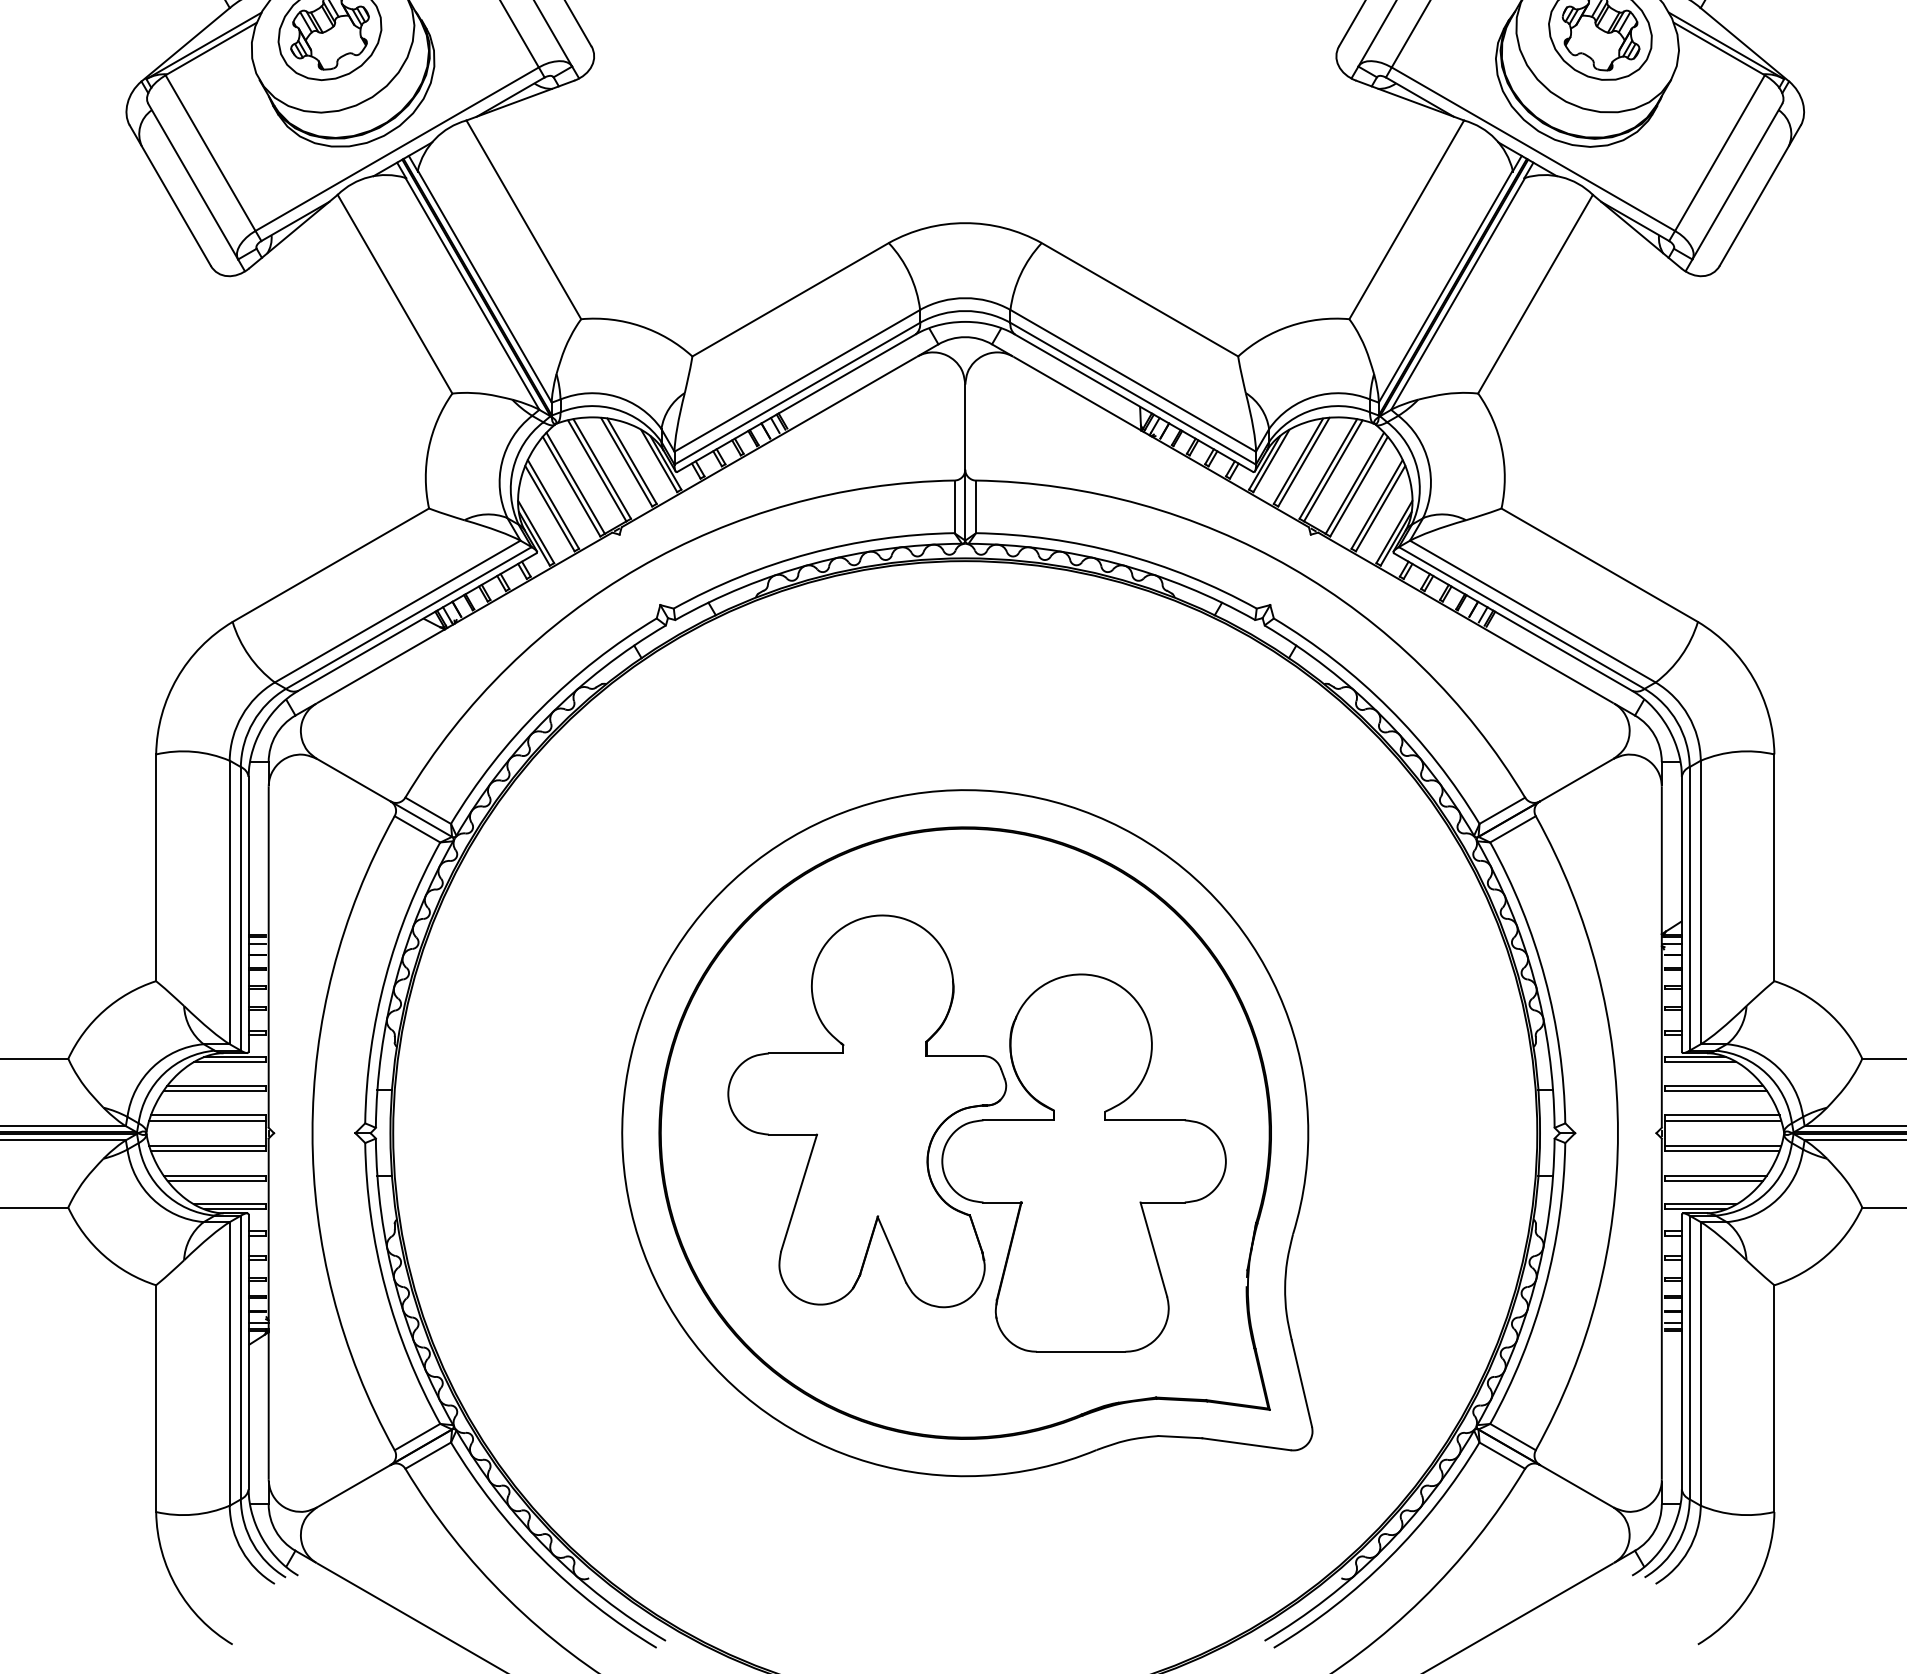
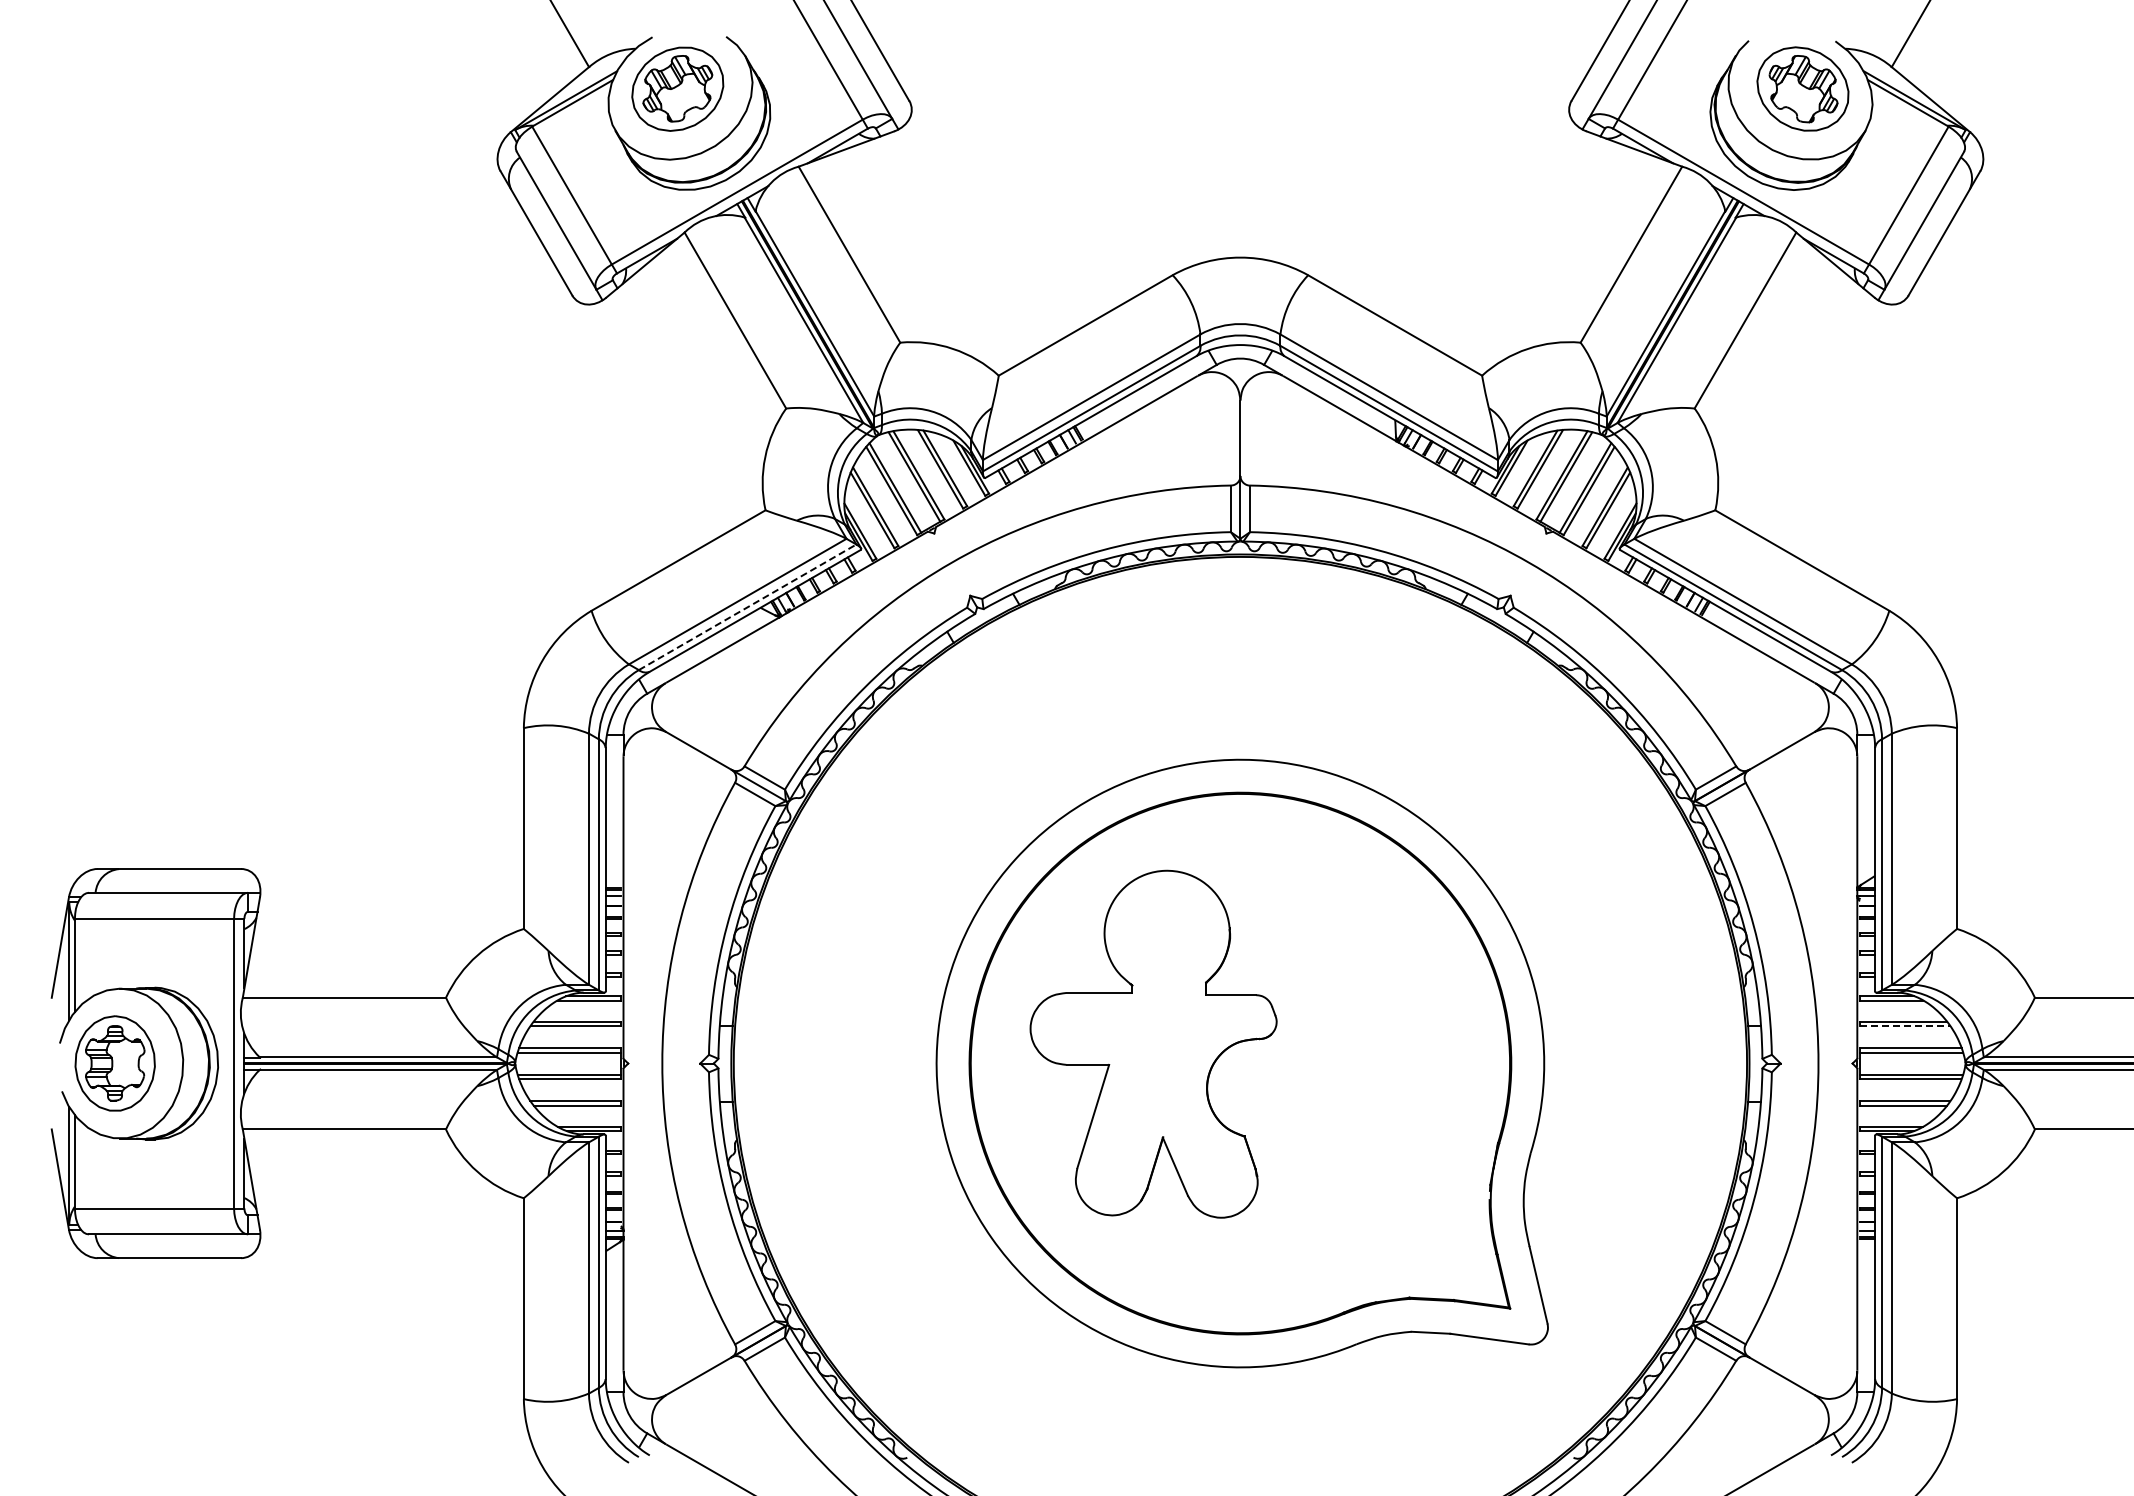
line: (408, 618) -> (747, 607), solid -> dashed
line: (1716, 1091) -> (1905, 1026), solid -> dashed
part: (1083, 1162) -> (1345, 1089), removed

